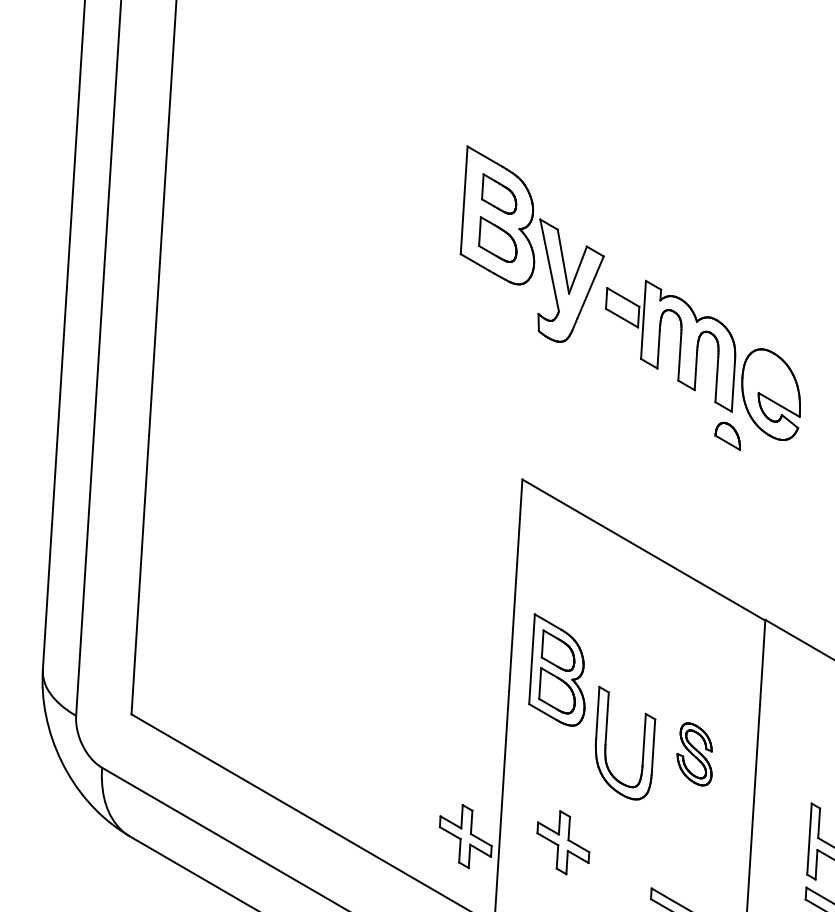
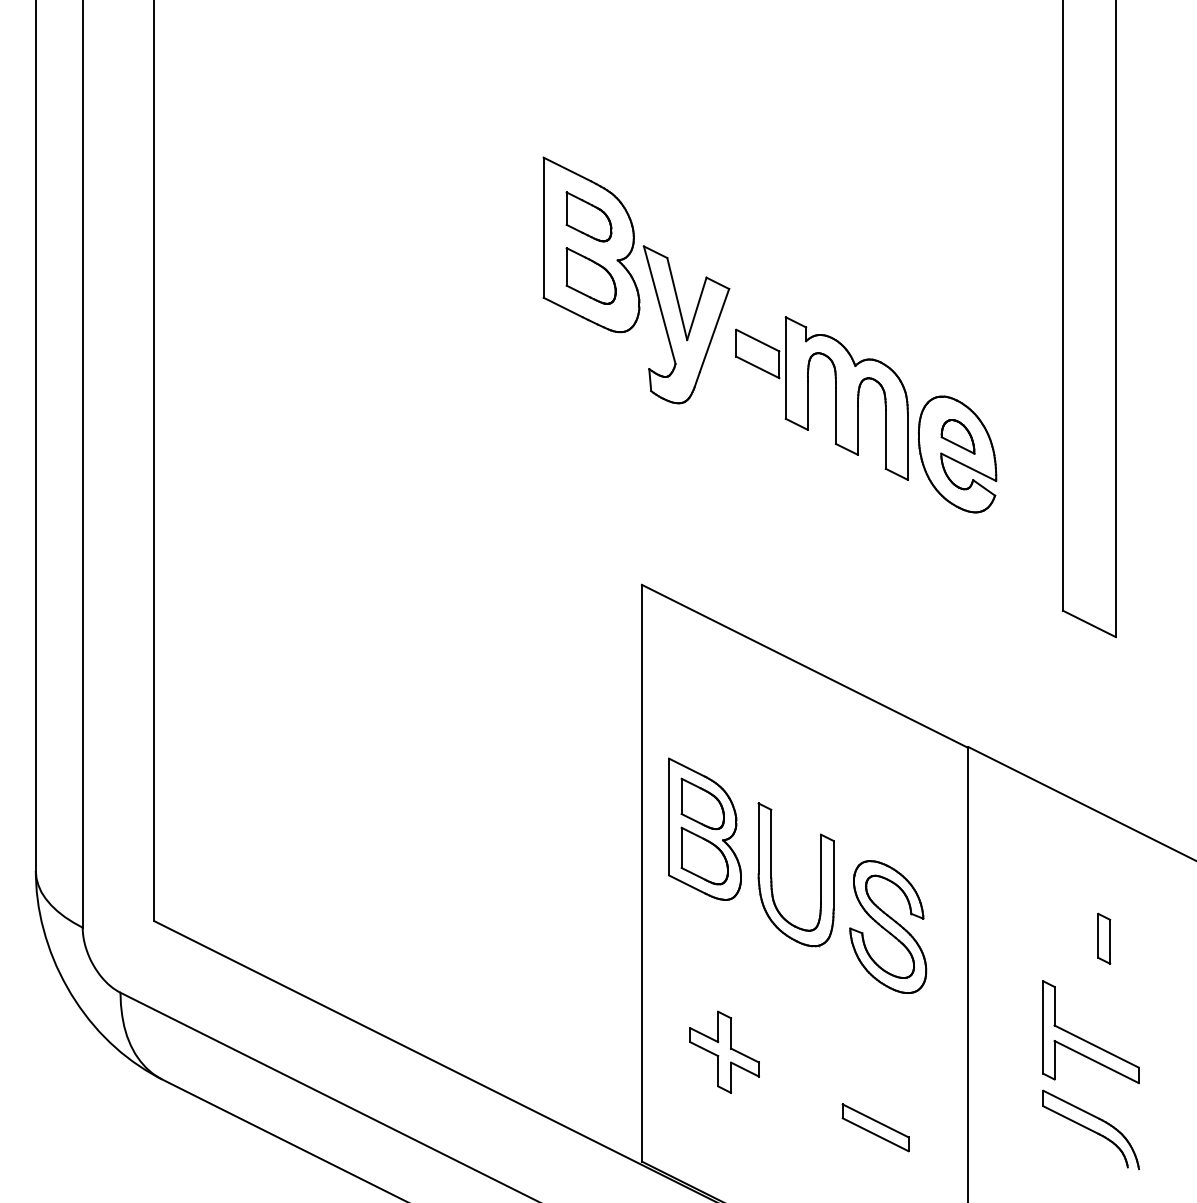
part: (727, 435) -> (957, 436), moved
part: (606, 744) -> (772, 877), moved
part: (695, 753) -> (888, 926), size x1.67
part: (465, 835) -> (597, 1051), removed

